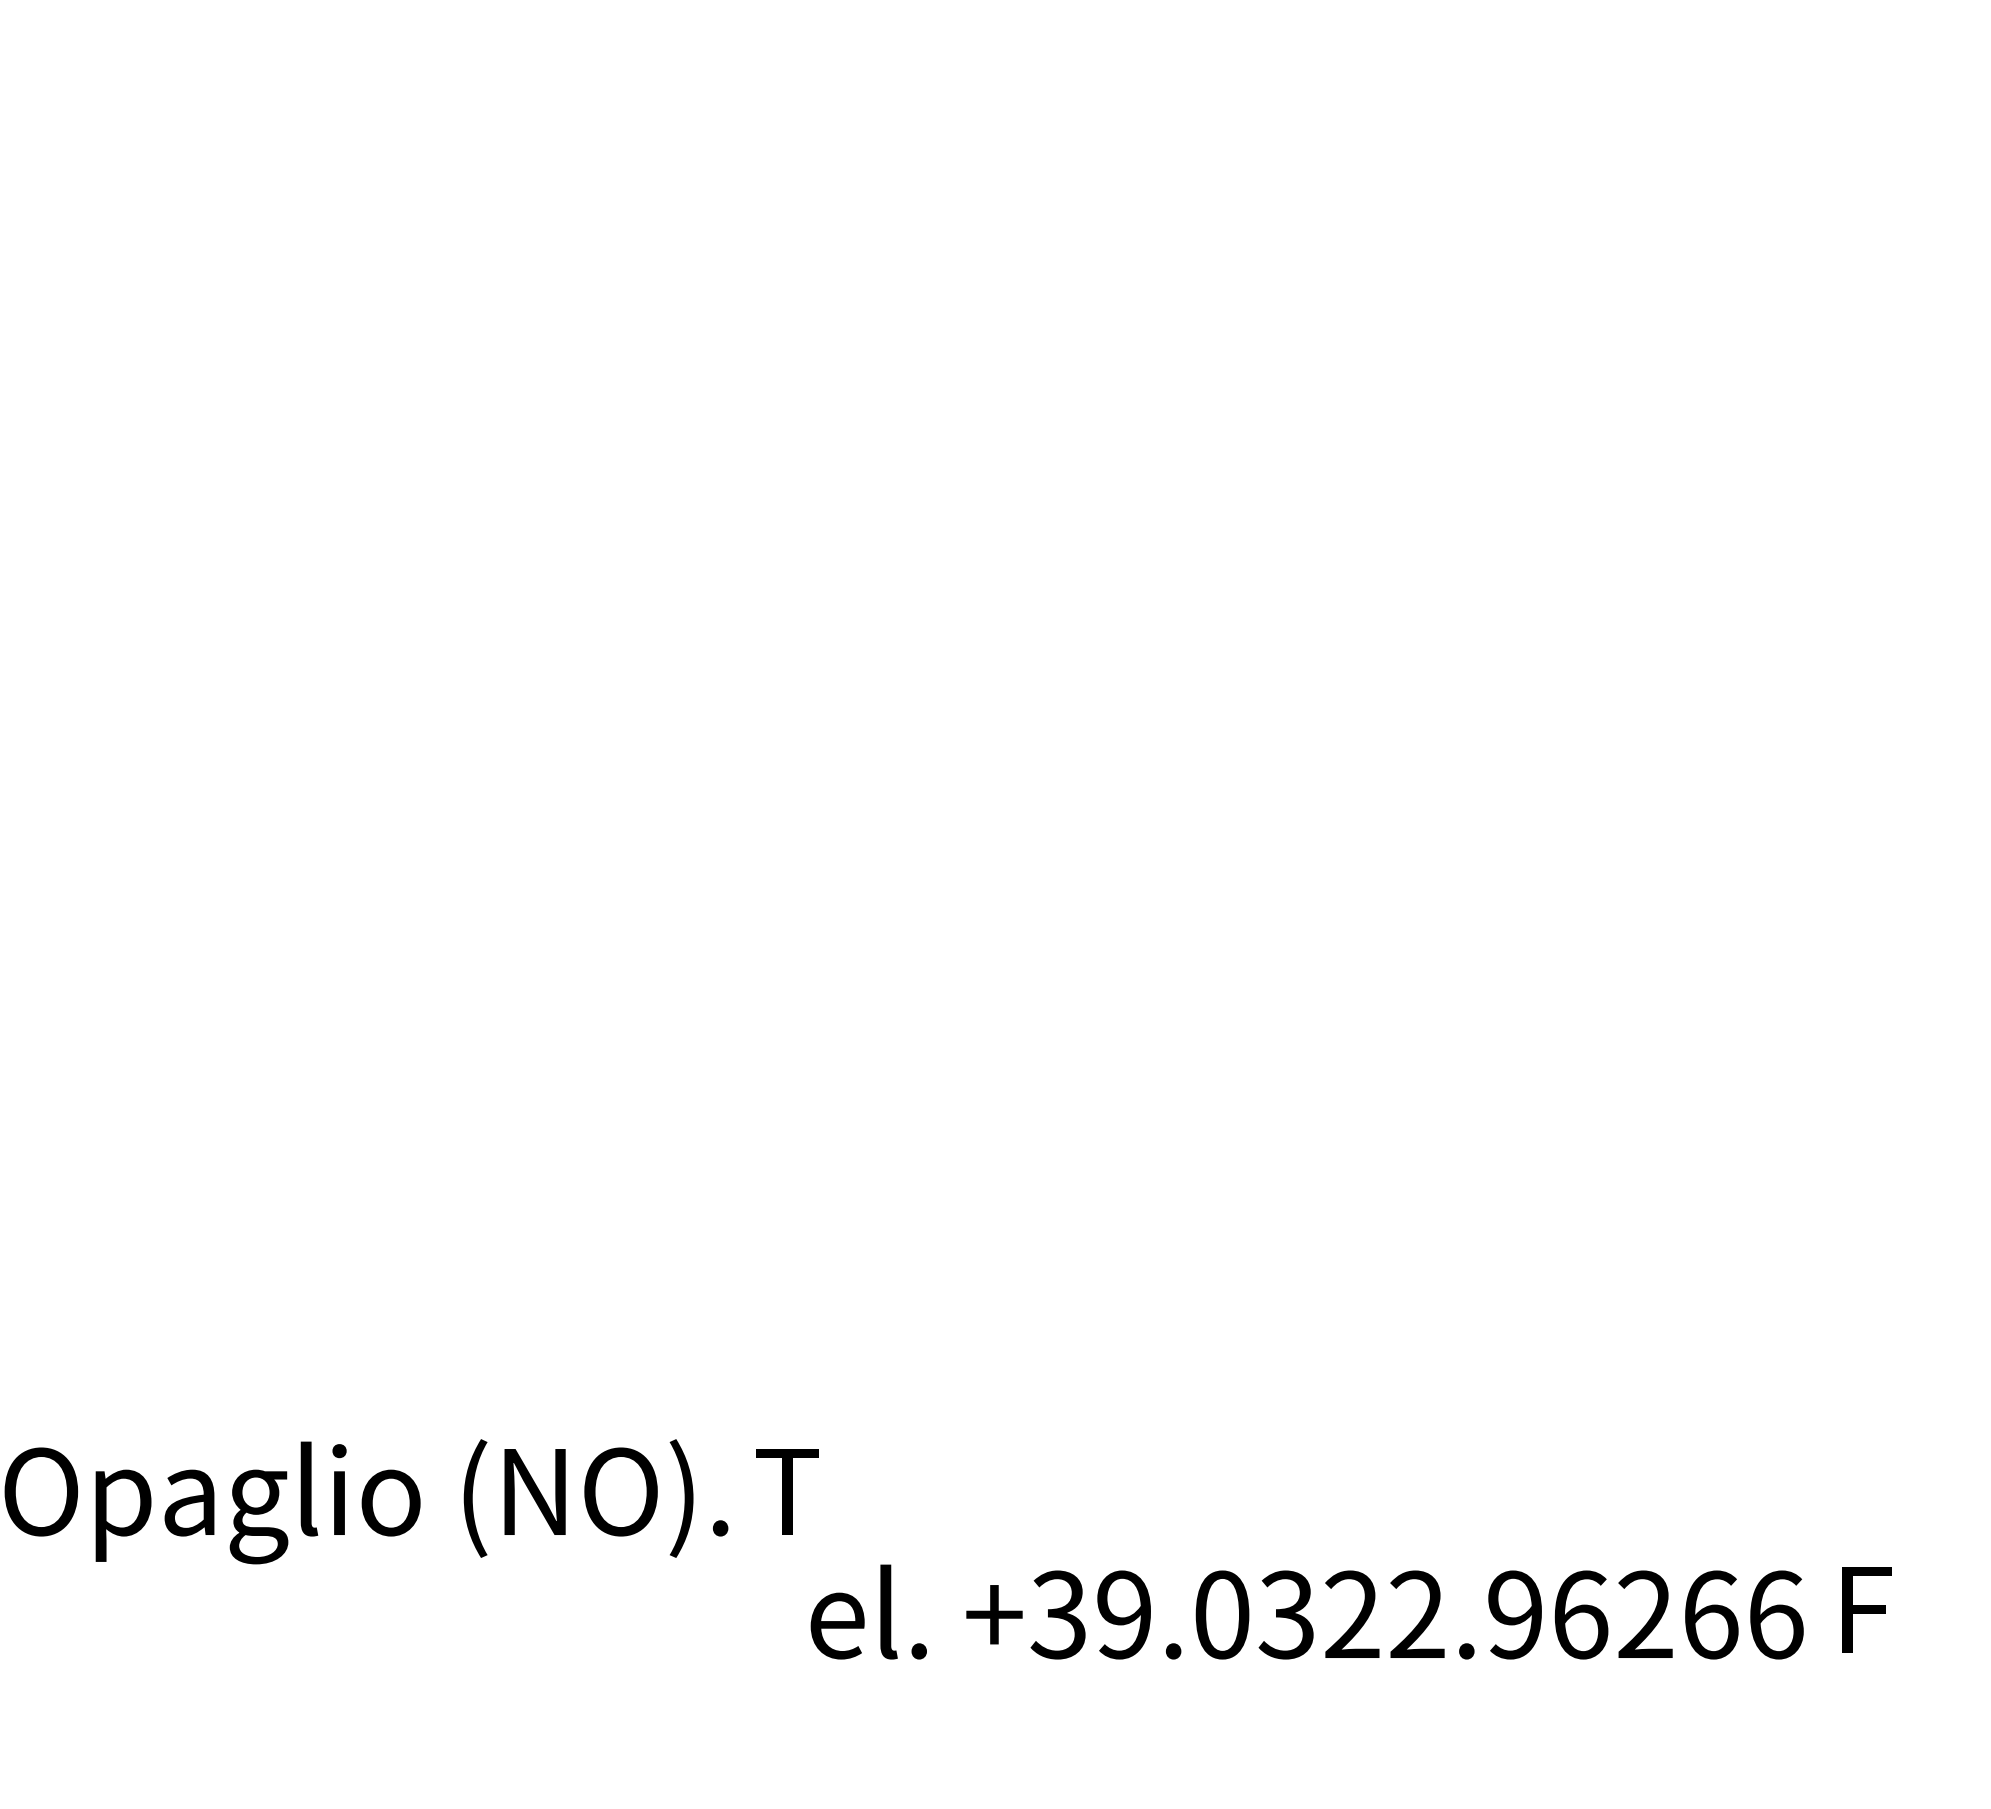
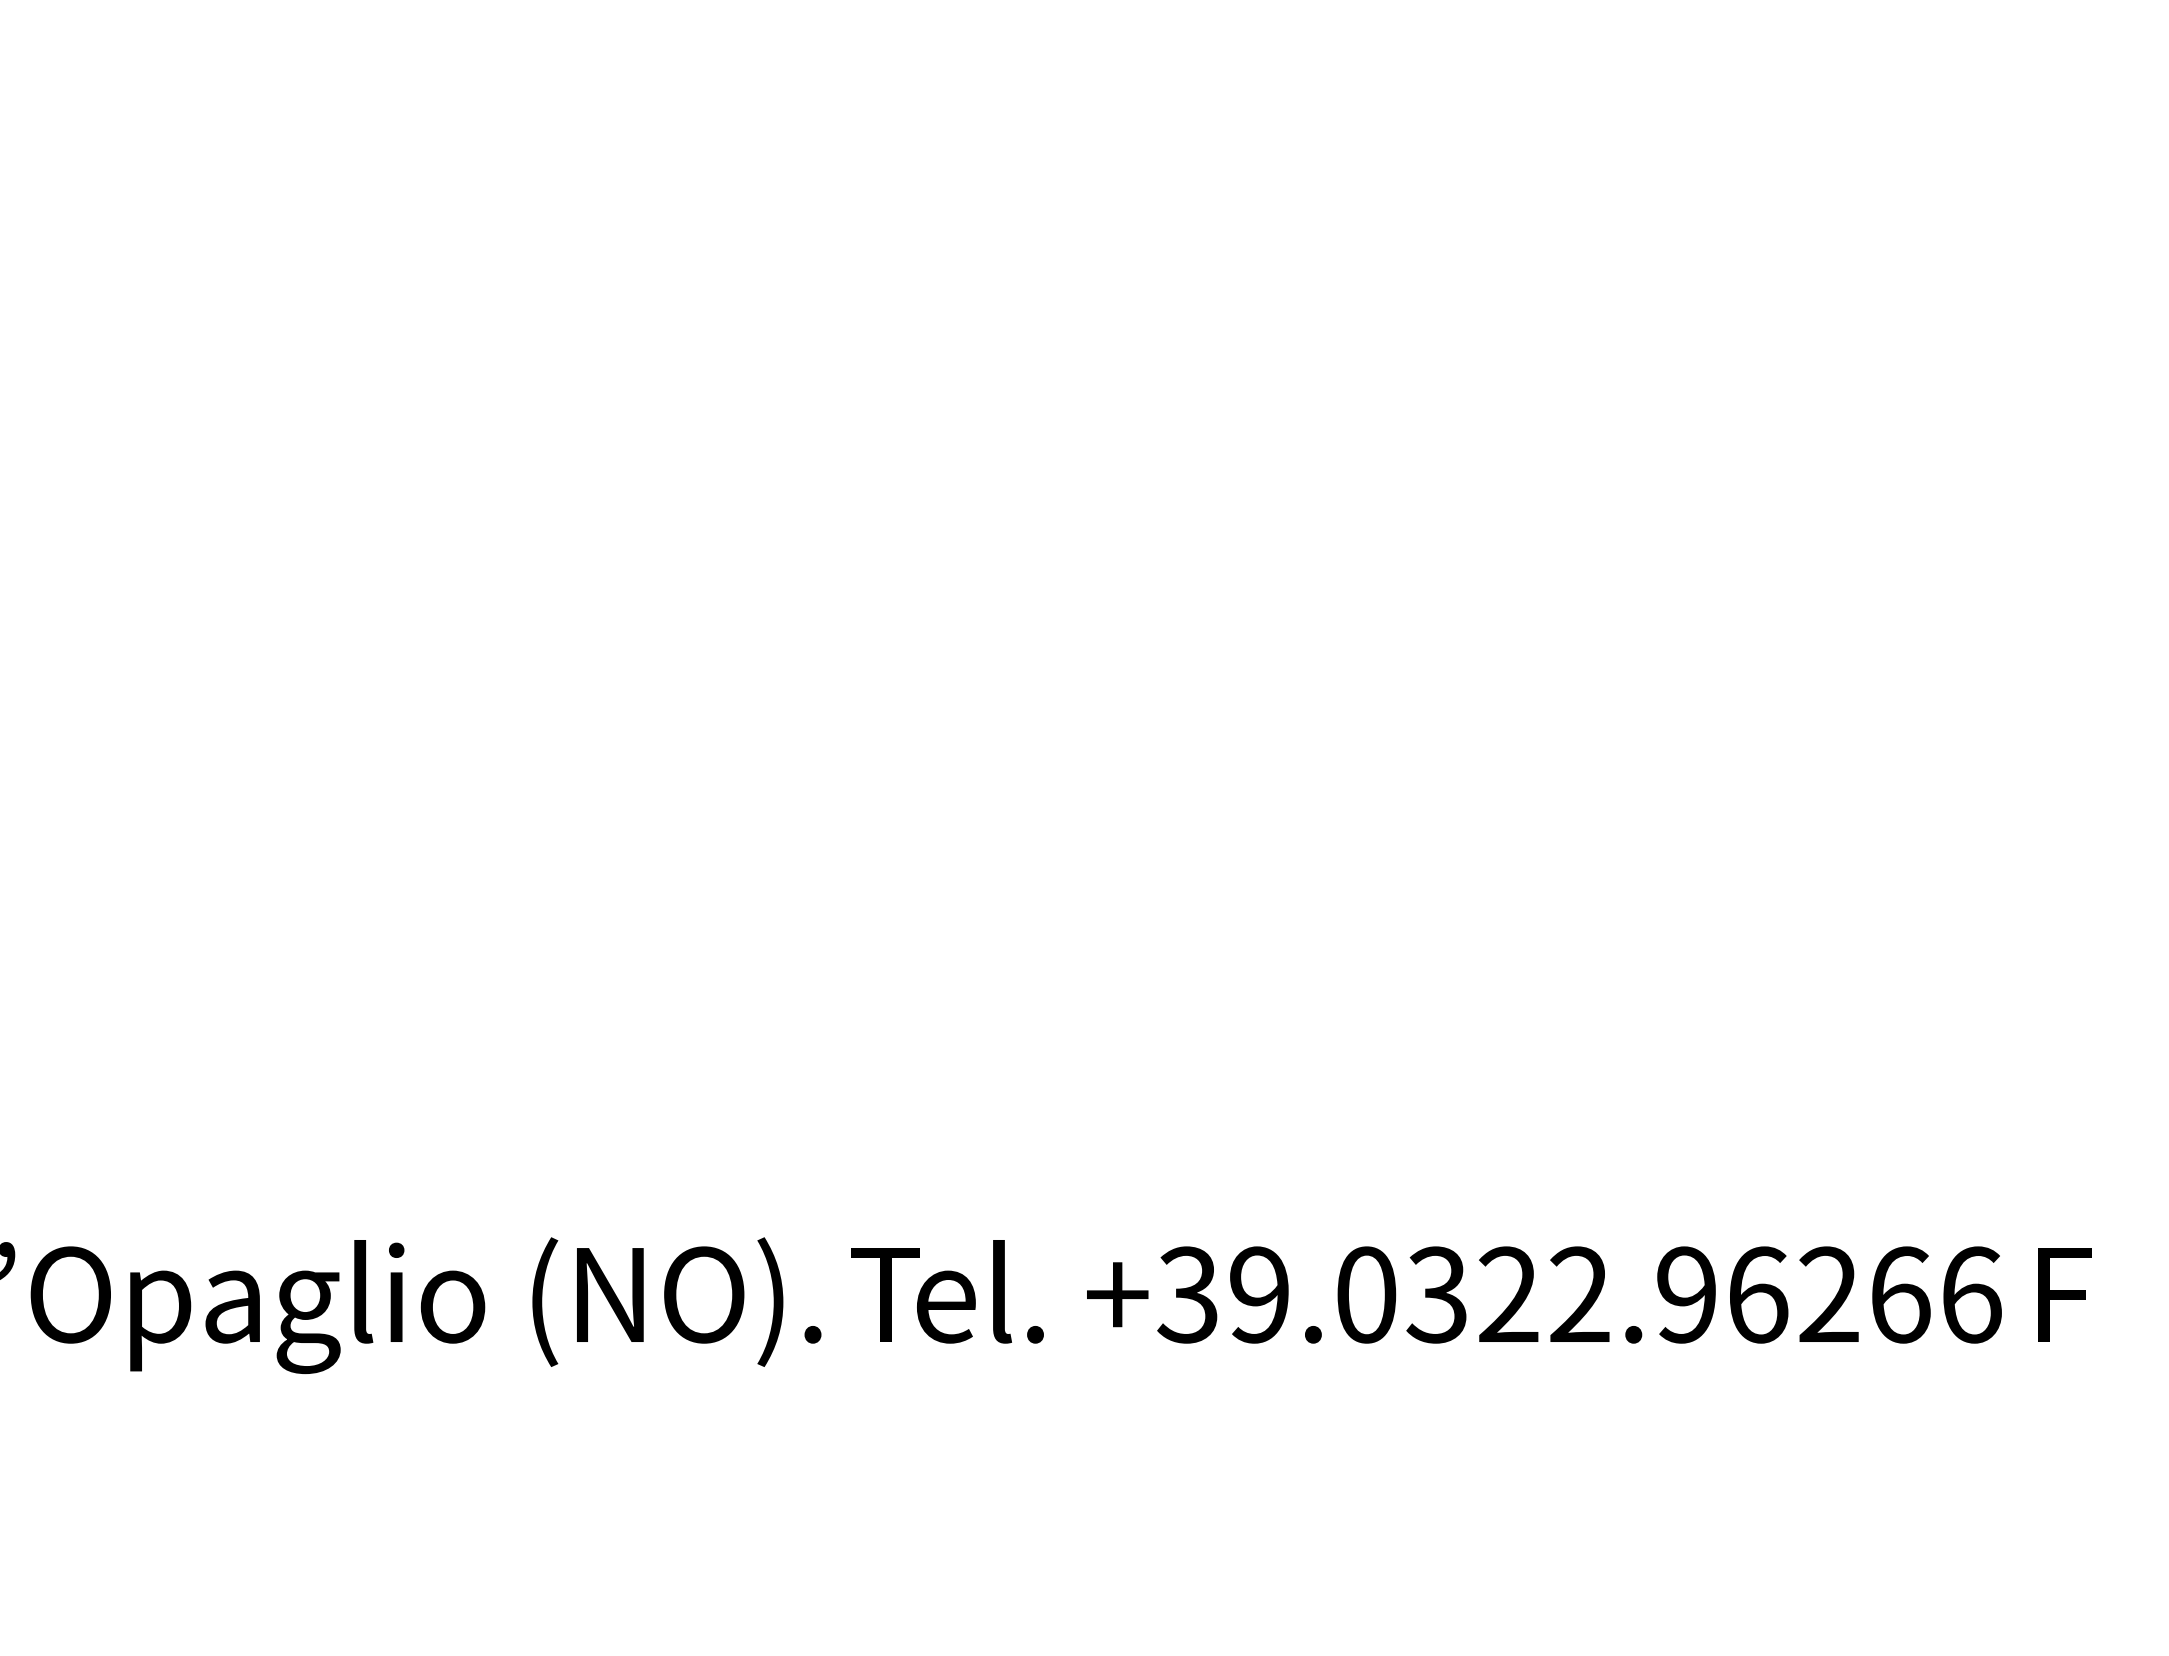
text: (1866, 1609) -> (2064, 1294), moved
text: (1306, 1611) -> (1458, 1291), moved

